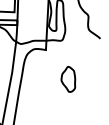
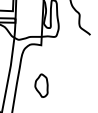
part: (68, 79) -> (41, 85), moved

